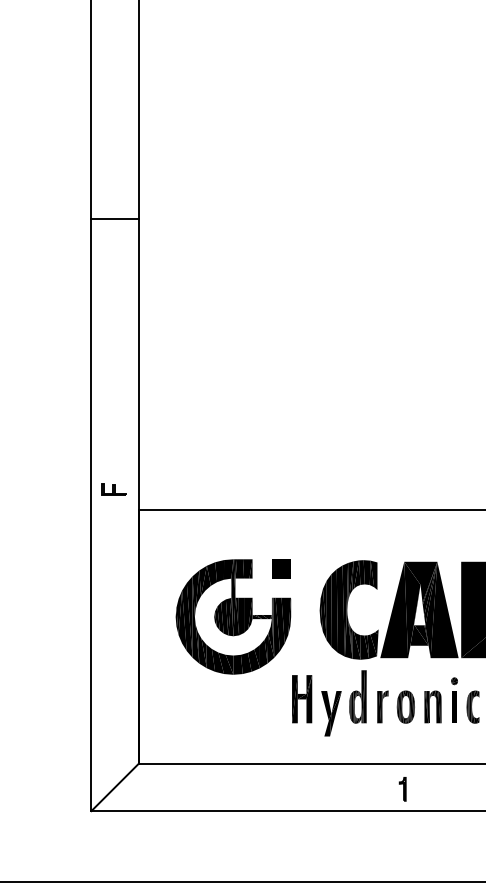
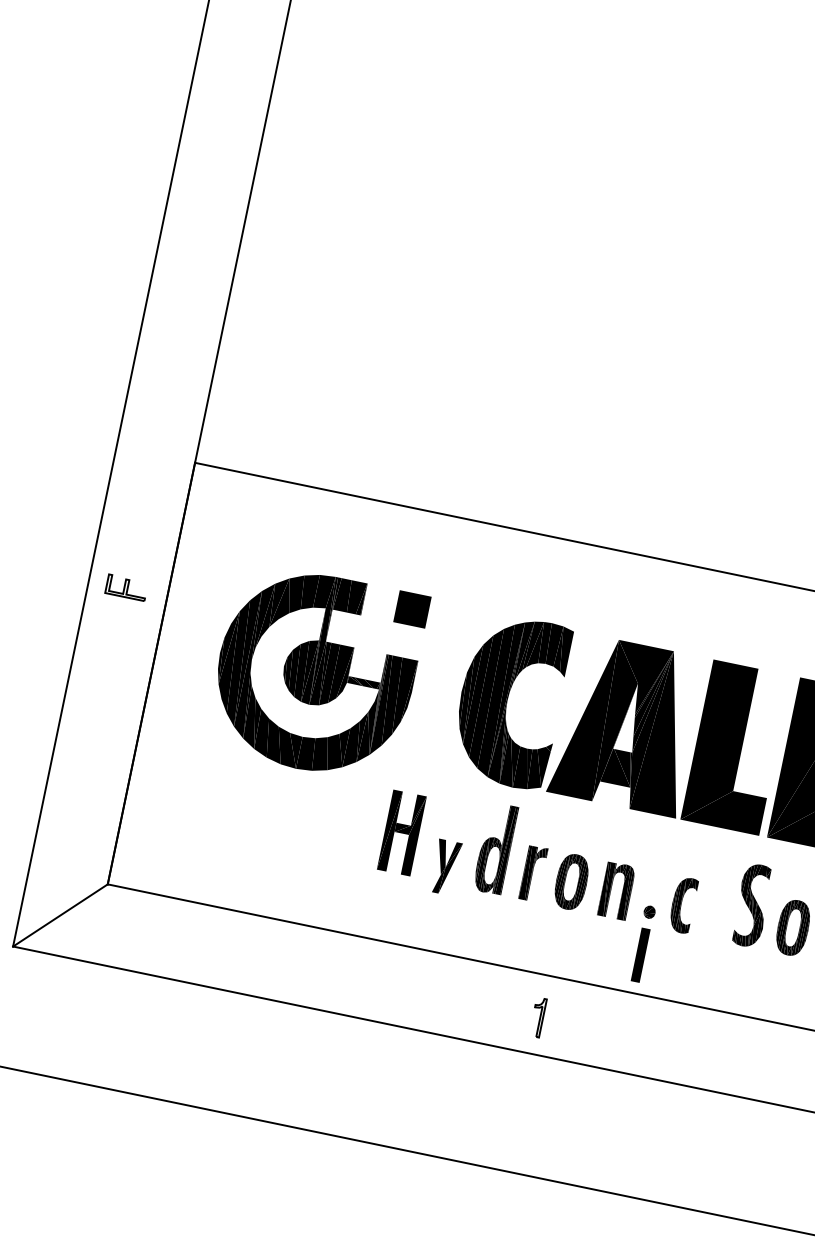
part: (113, 489) -> (125, 587), moved
part: (454, 699) -> (643, 942), moved
part: (331, 713) -> (445, 866), size x0.7

